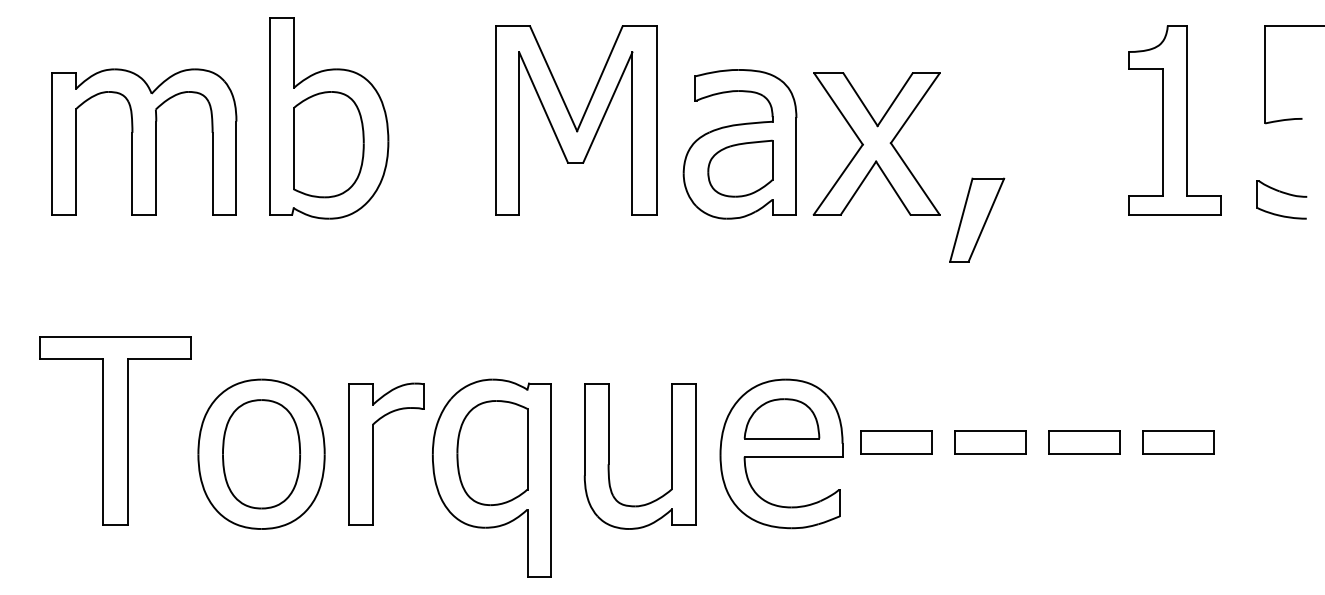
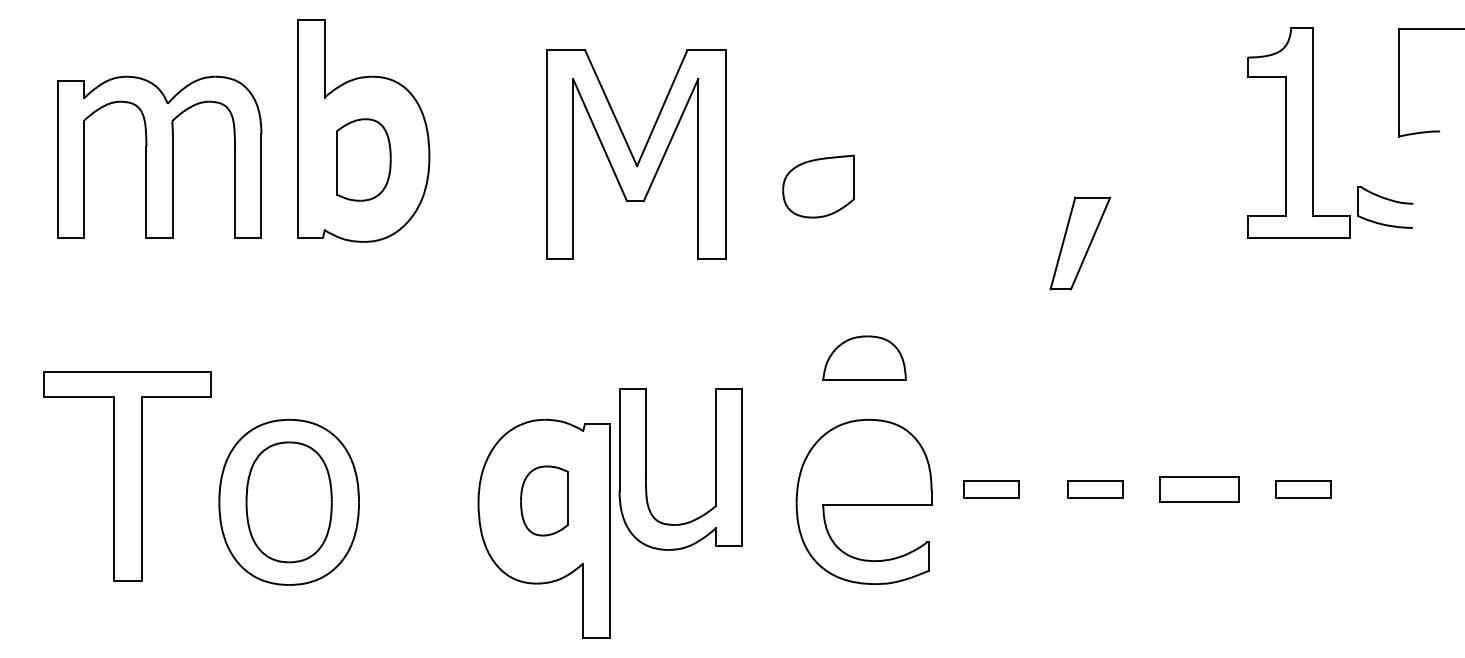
part: (576, 120) -> (636, 154), moved
part: (328, 144) -> (363, 159), size x0.7
part: (740, 144) -> (818, 159), removed
part: (875, 144) -> (968, 159), removed
part: (1283, 193) -> (1387, 200), moved
part: (781, 418) -> (864, 357), moved
part: (896, 442) -> (991, 489), size x0.7
part: (990, 442) -> (1095, 489), size x0.7
part: (1178, 442) -> (1303, 489), size x0.7
part: (491, 452) -> (543, 500), size x0.6
part: (373, 454) -> (412, 502), removed
part: (609, 456) -> (646, 469), moved

